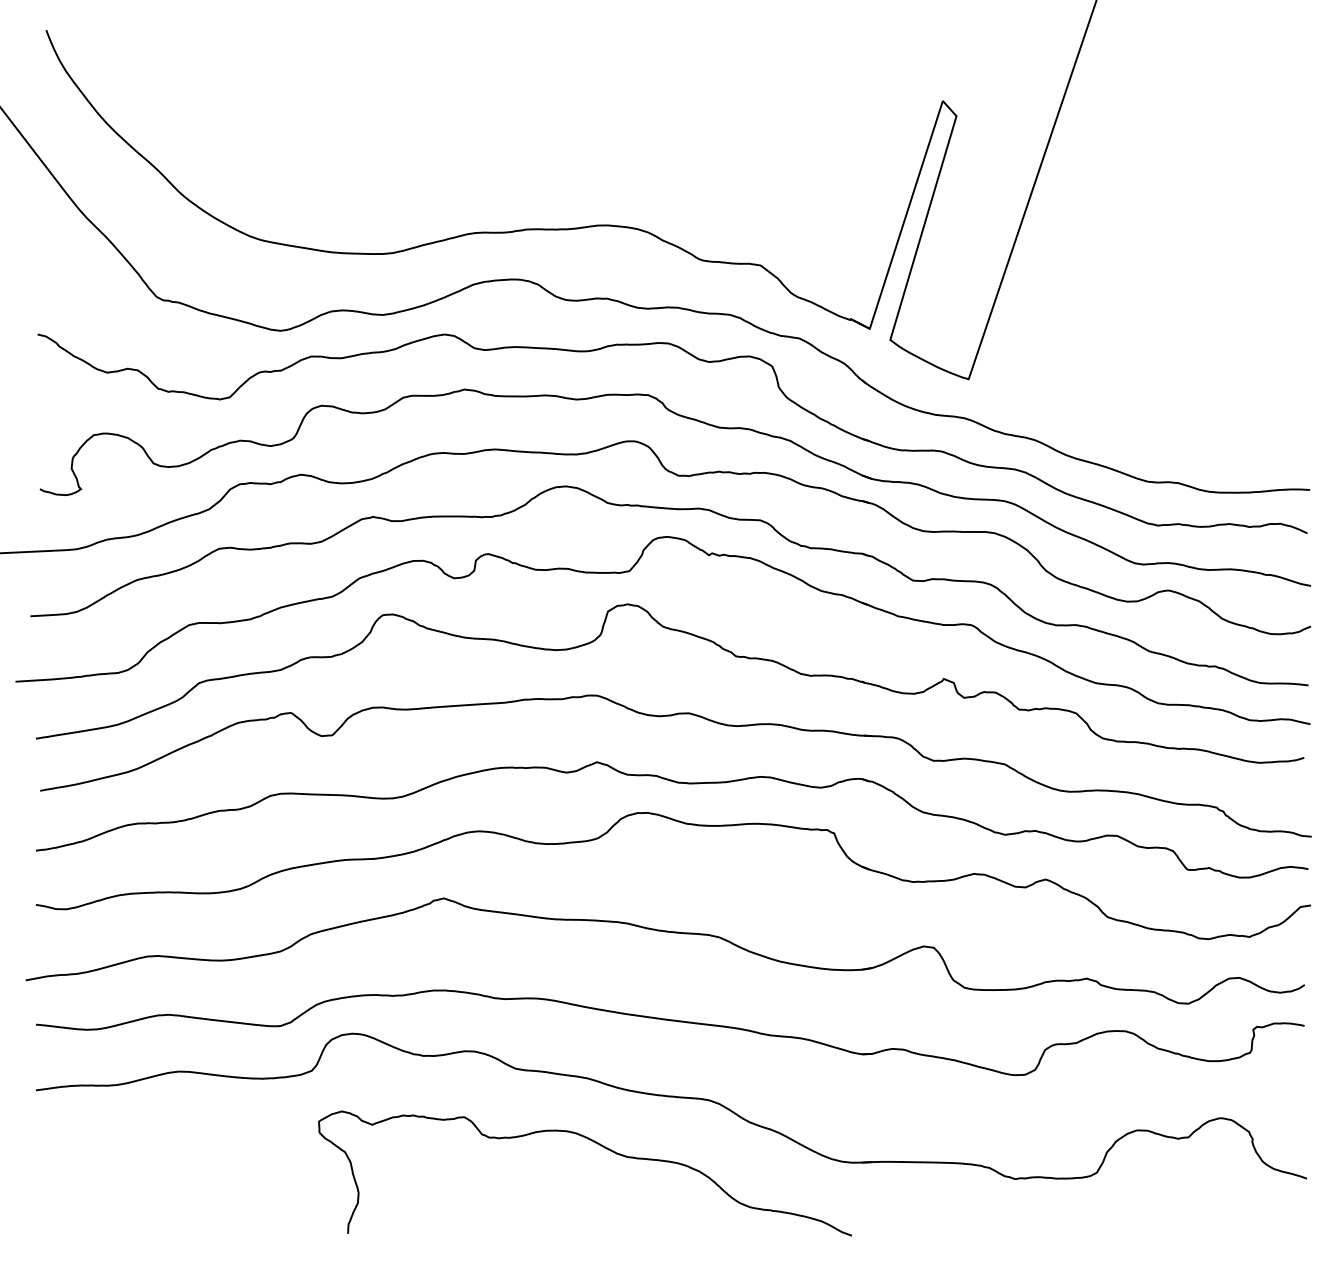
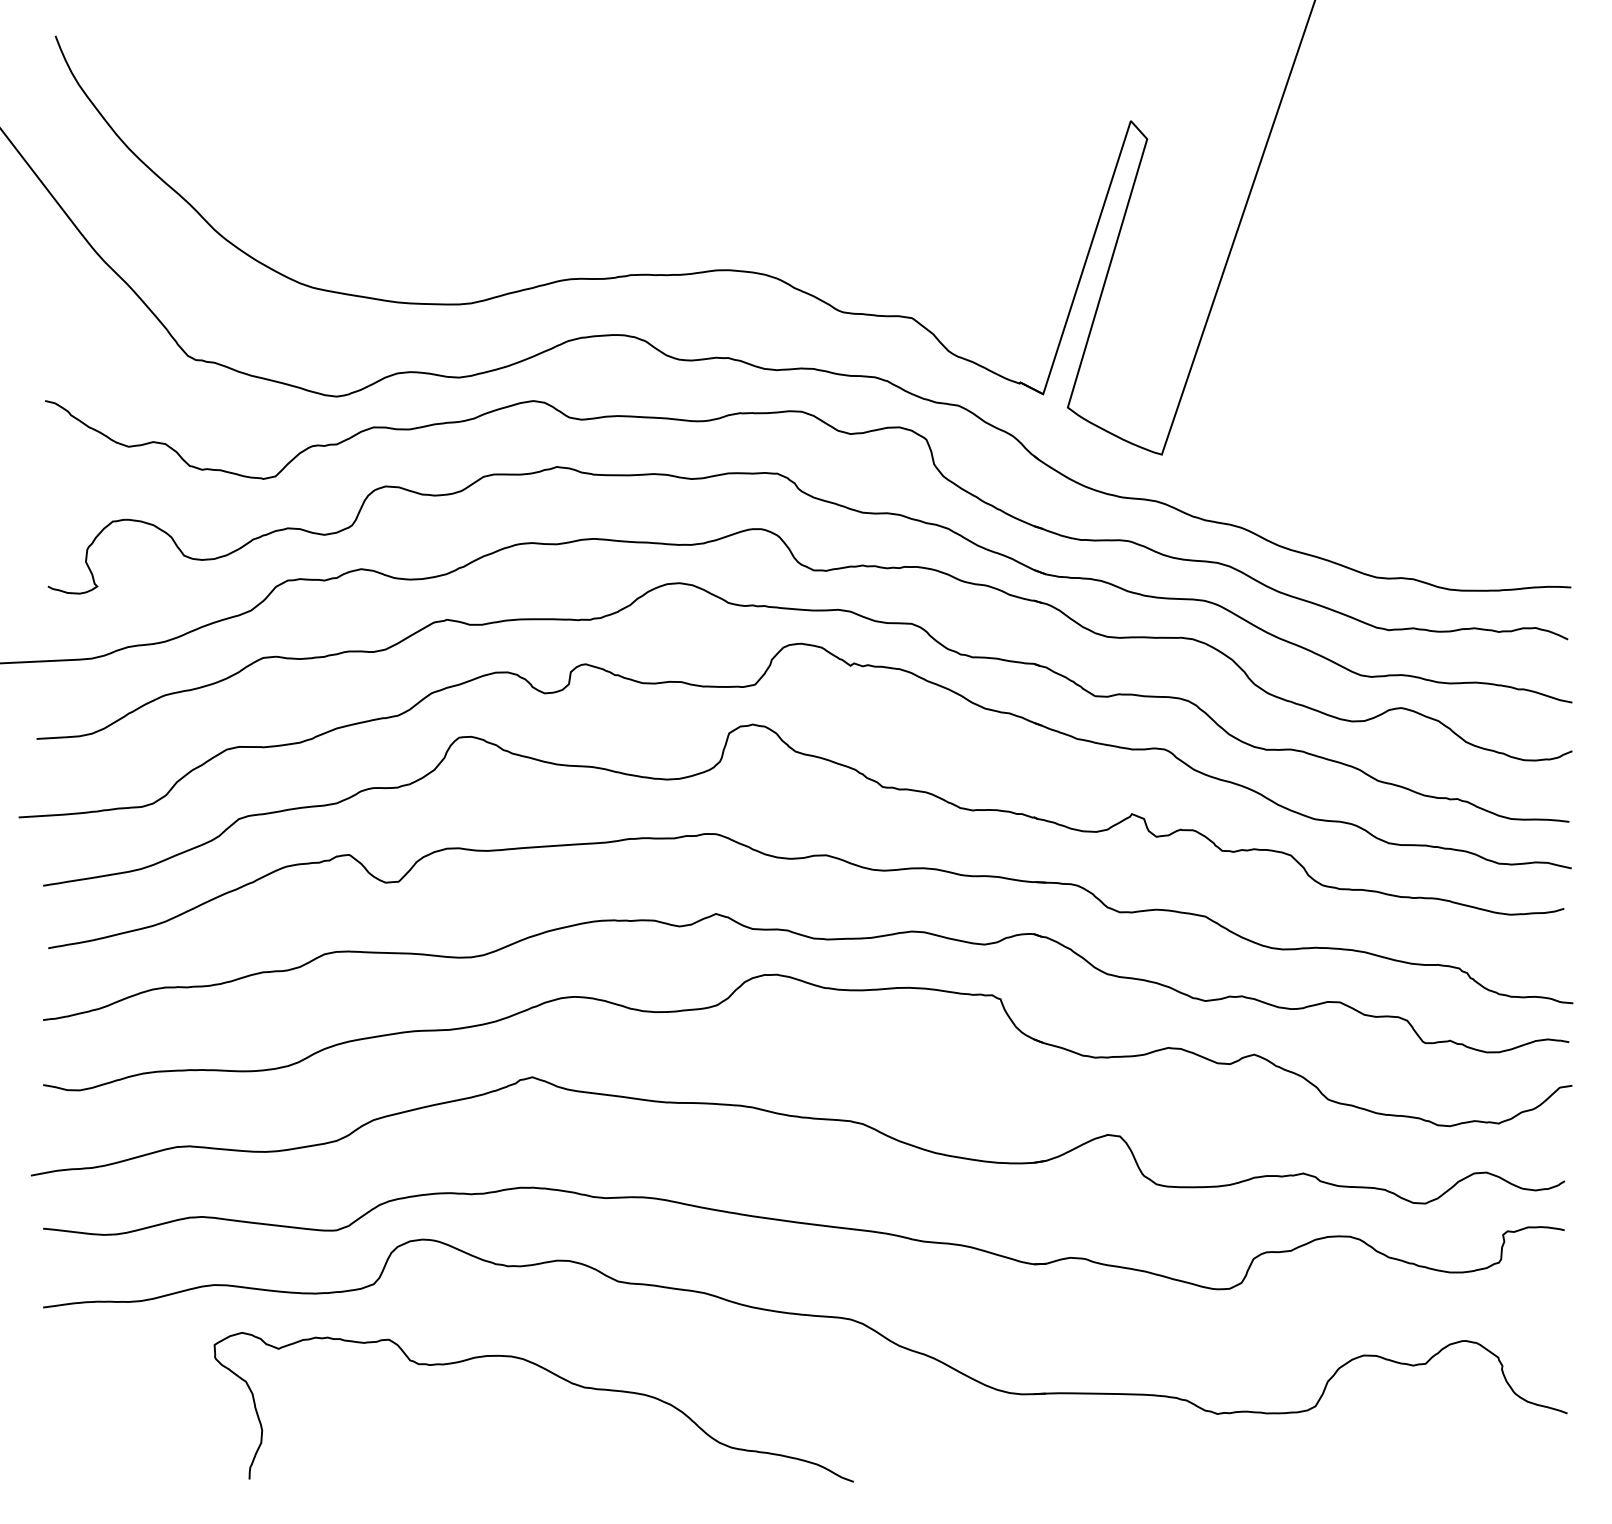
curve: (600, 1146) -> (552, 1374), moved

